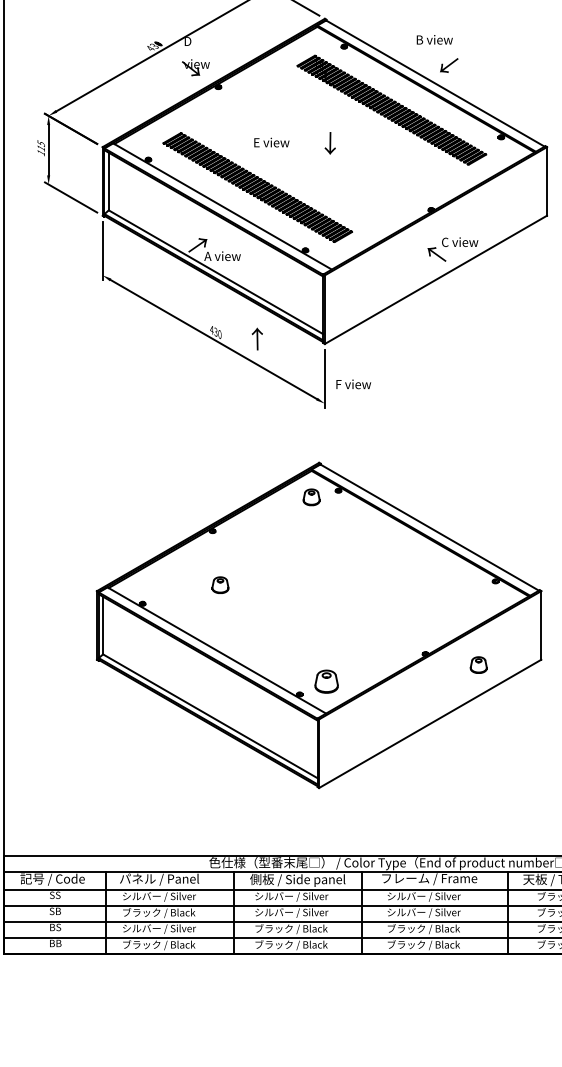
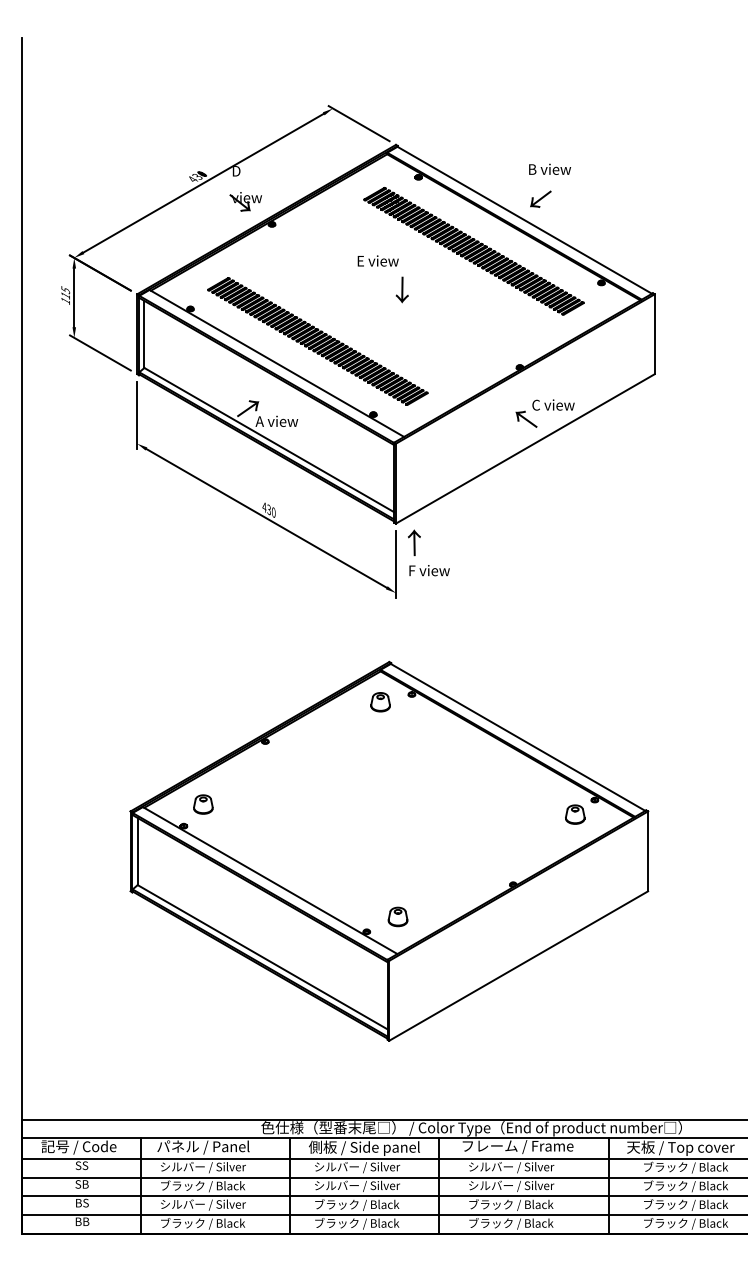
text: (434, 39) -> (549, 168), moved
text: (271, 142) -> (377, 260), moved
text: (257, 338) -> (414, 542), moved
part: (220, 585) -> (203, 804), moved
part: (478, 665) -> (575, 814), moved
part: (326, 681) -> (397, 916), size x0.71

